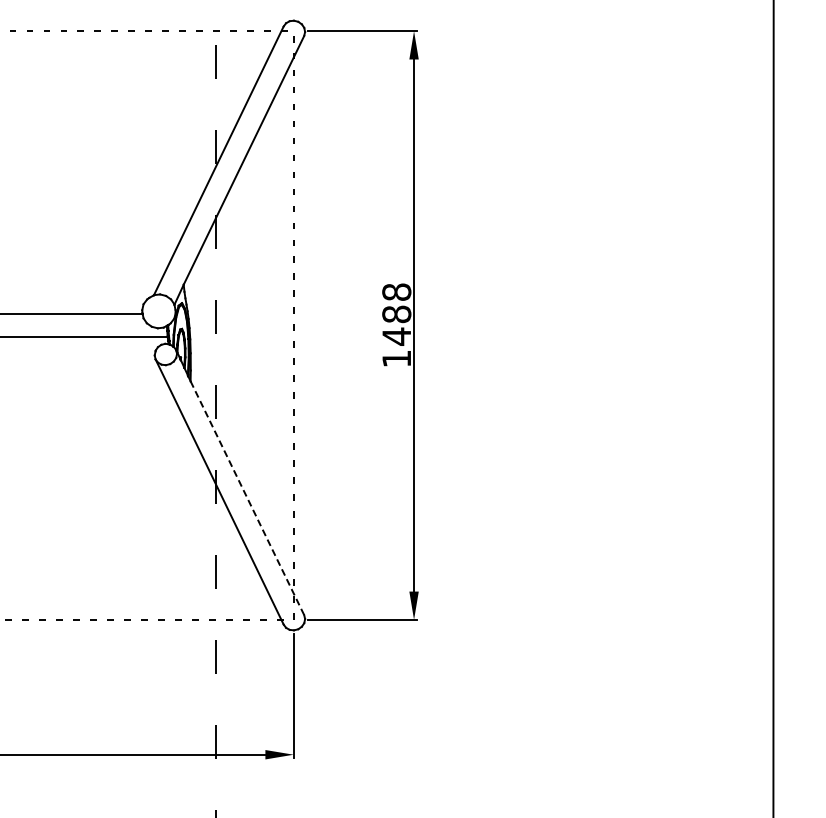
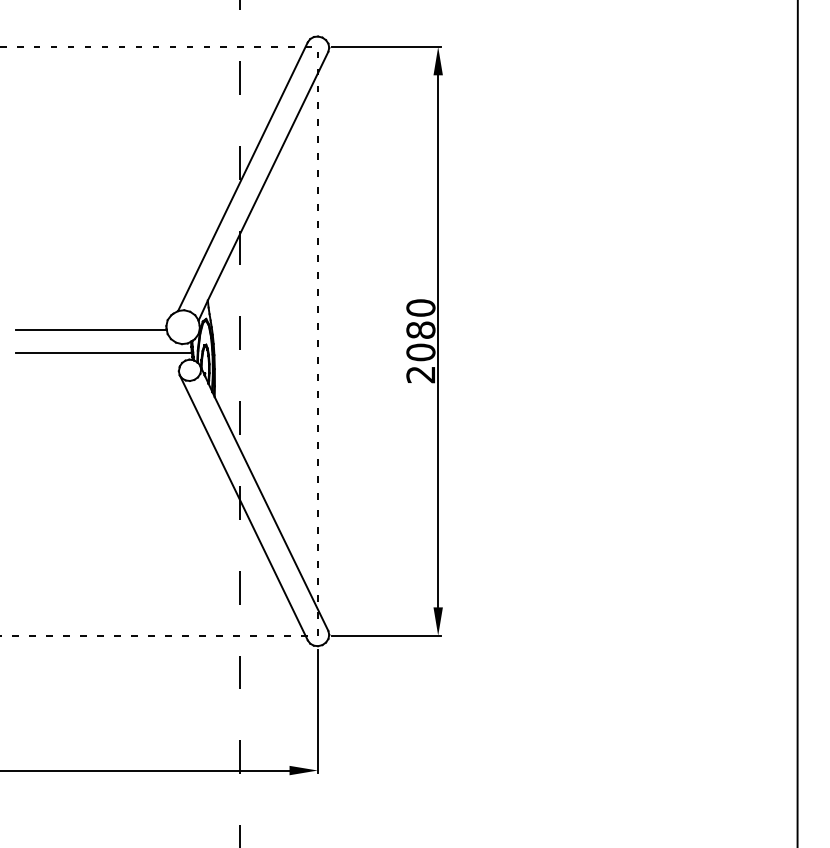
text: (396, 325) -> (420, 341), 1488 -> 2080
line: (247, 497) -> (271, 513), dashed -> solid

